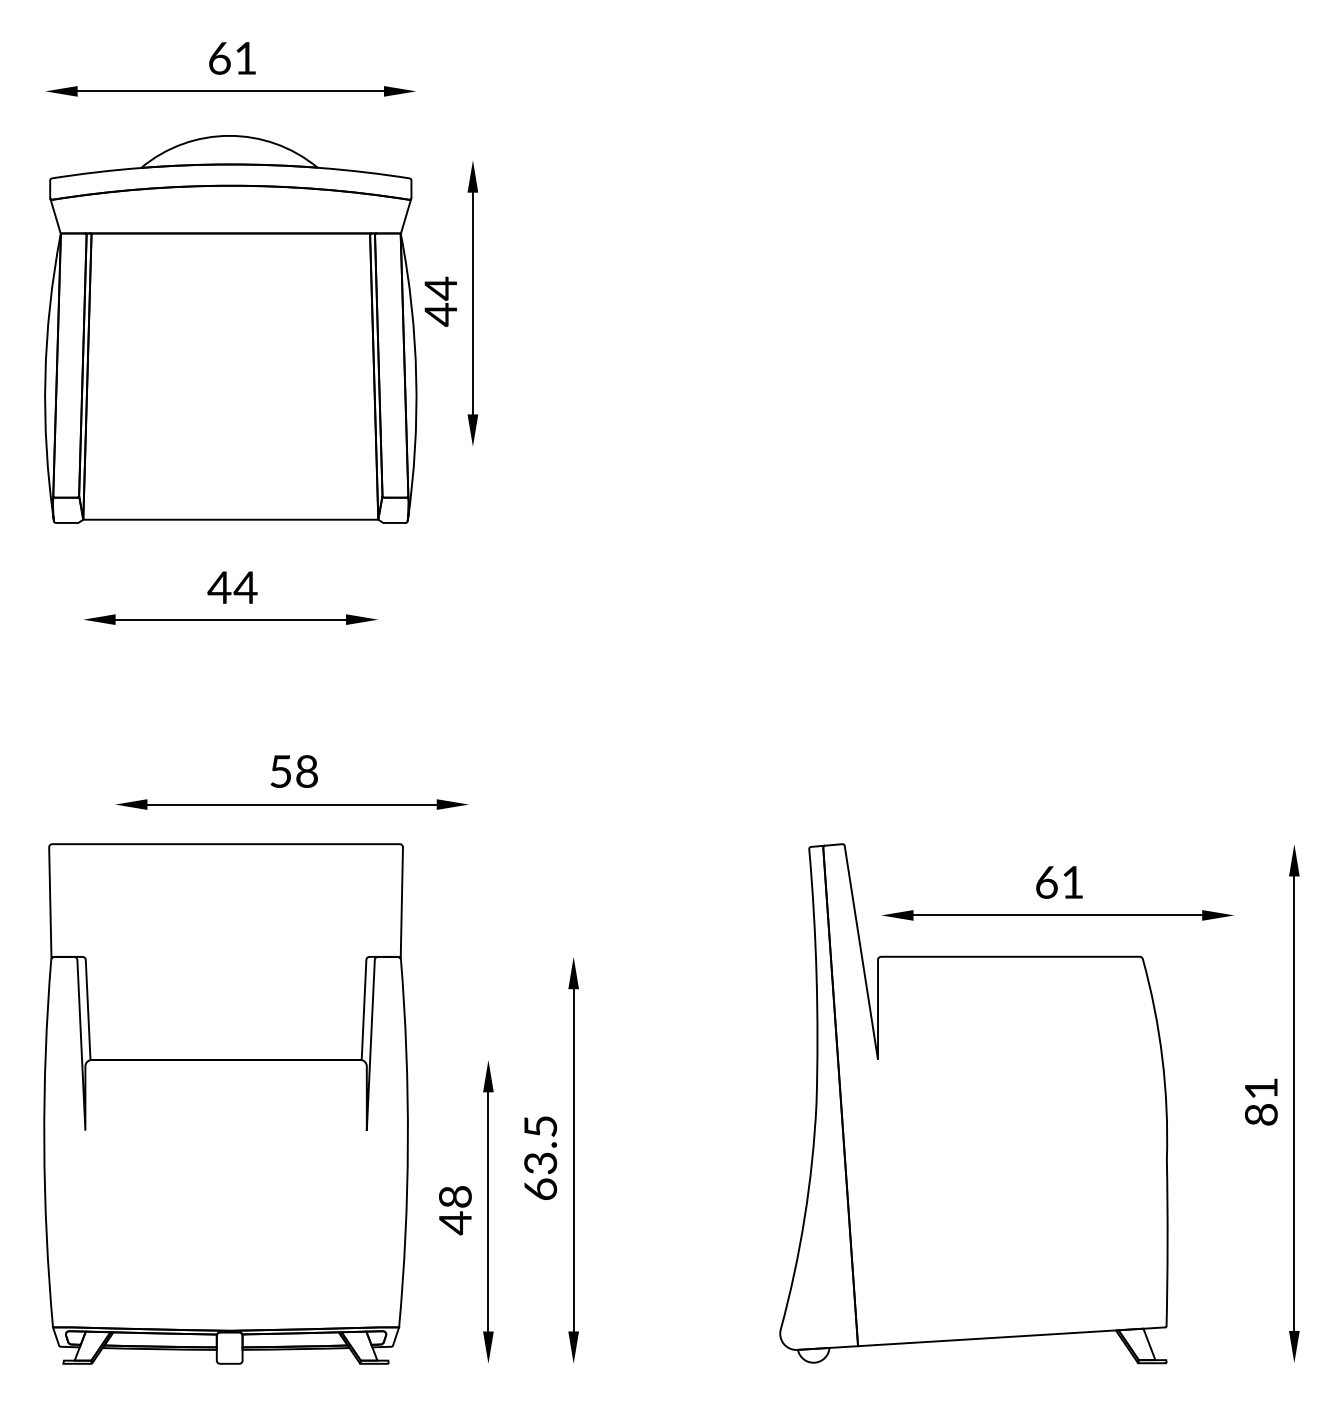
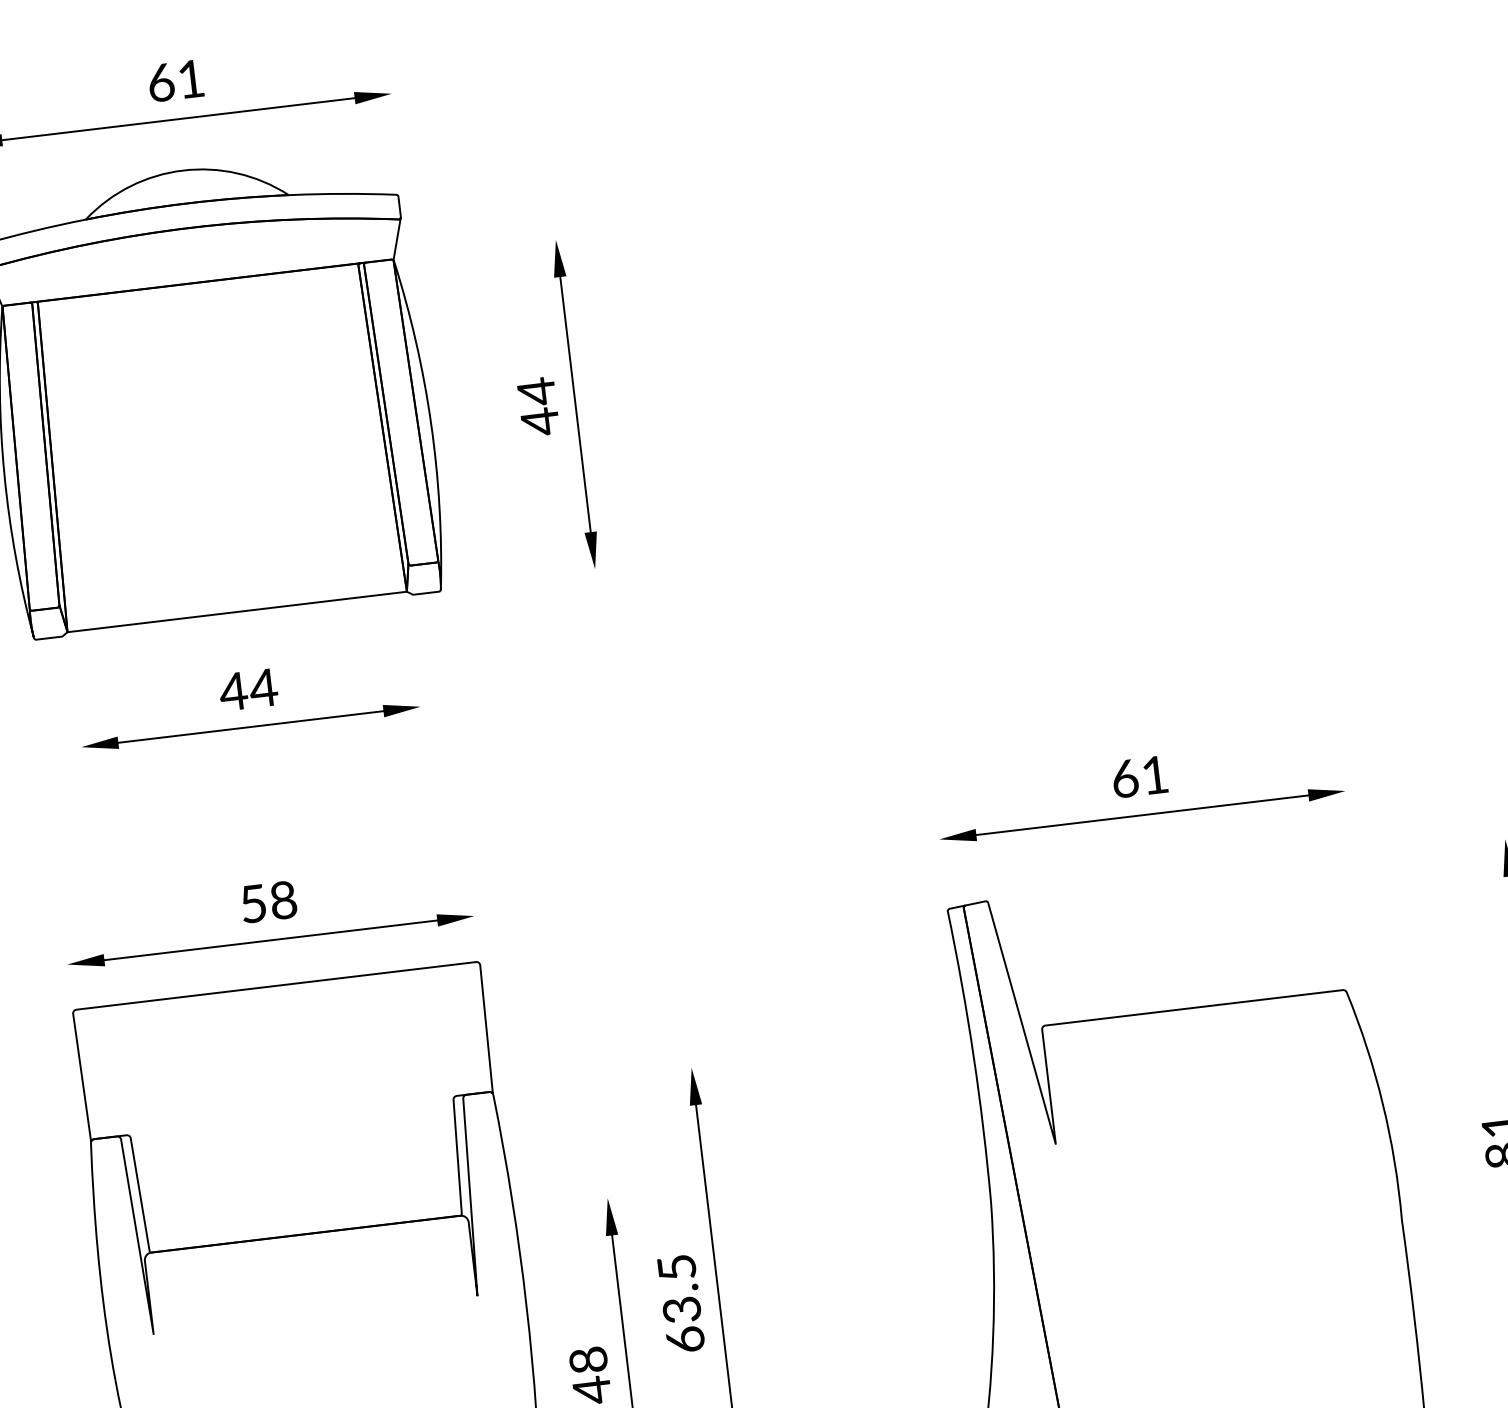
part: (451, 303) -> (550, 407), moved
part: (292, 782) -> (268, 914), moved
part: (1057, 893) -> (1139, 790), moved

